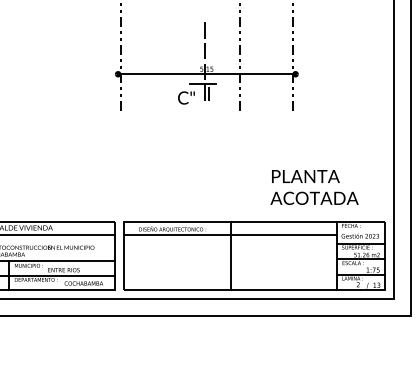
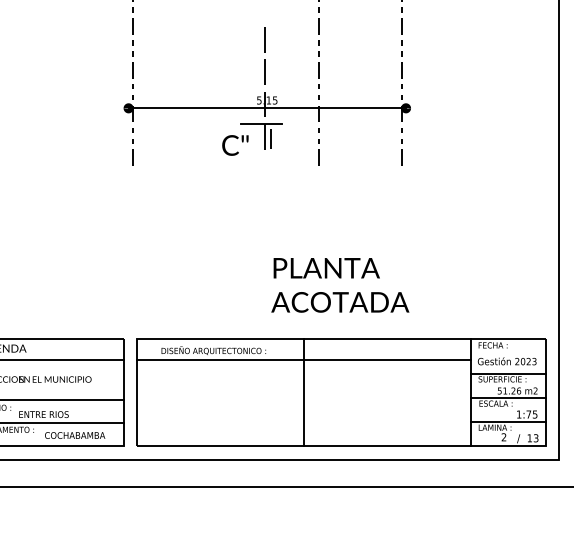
text: (314, 187) -> (340, 285), moved

